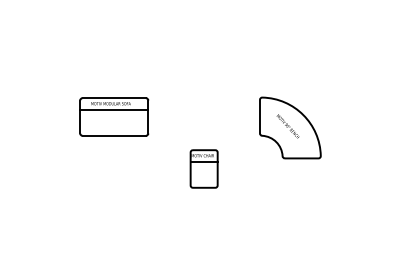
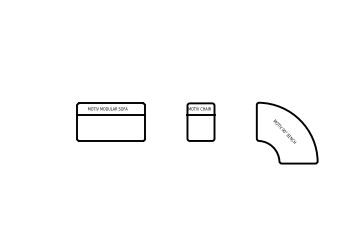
part: (203, 168) -> (200, 121), moved

